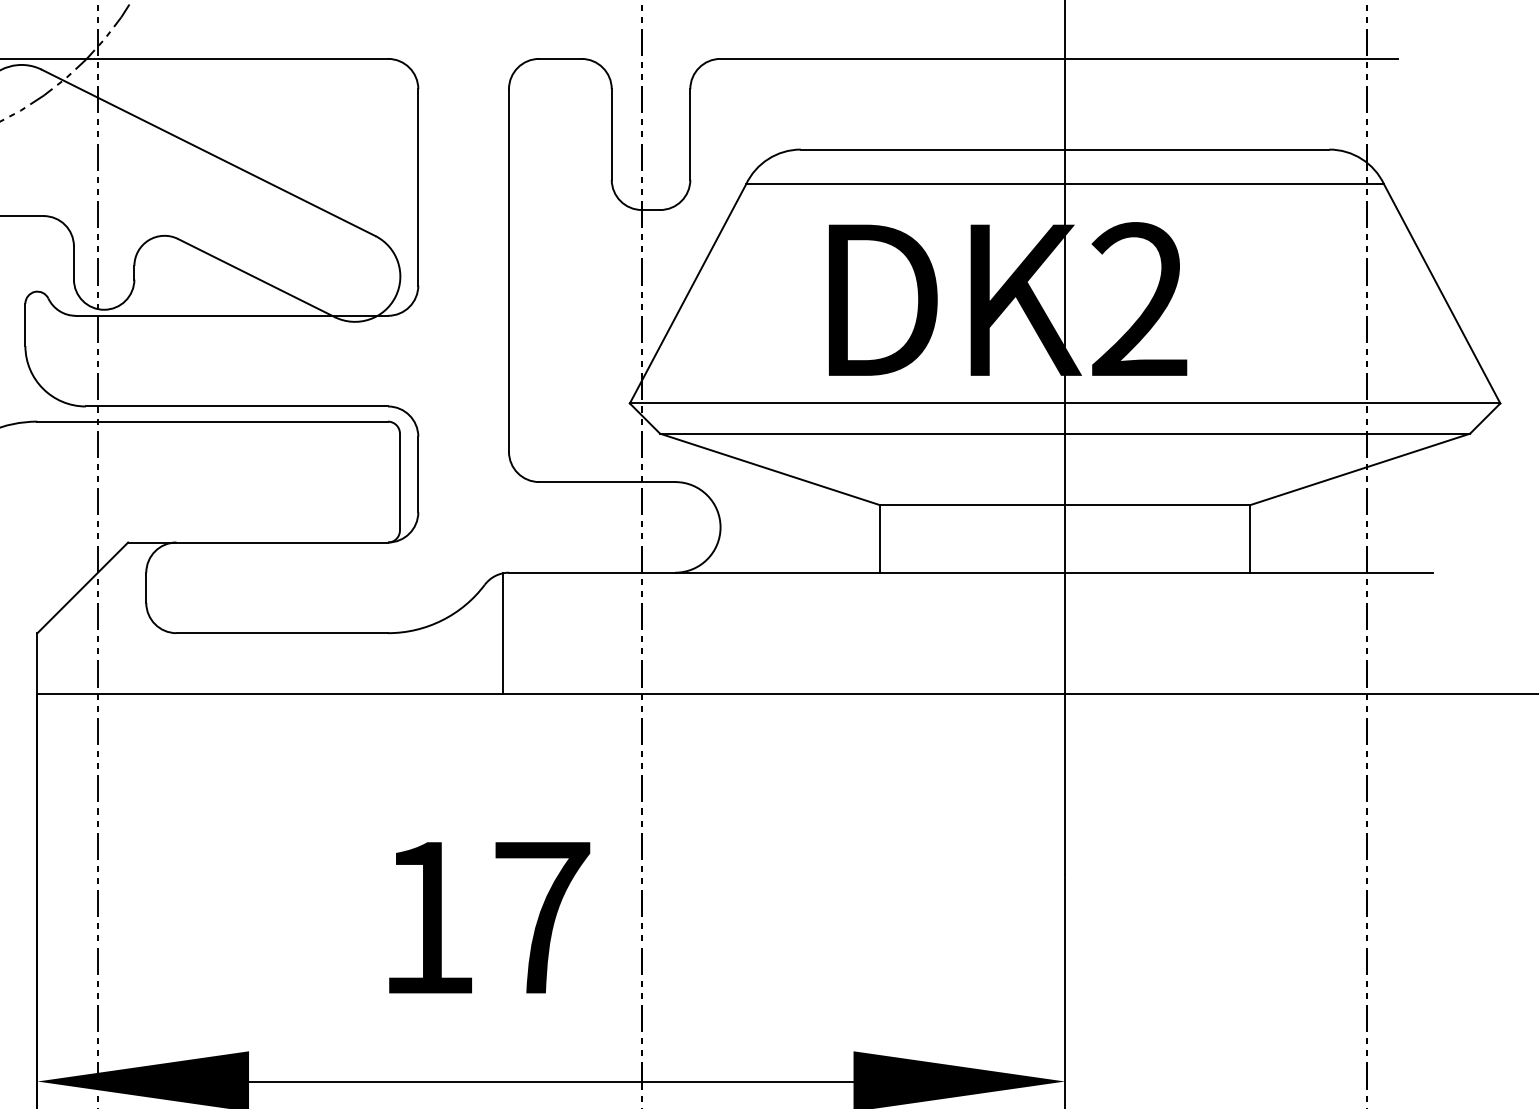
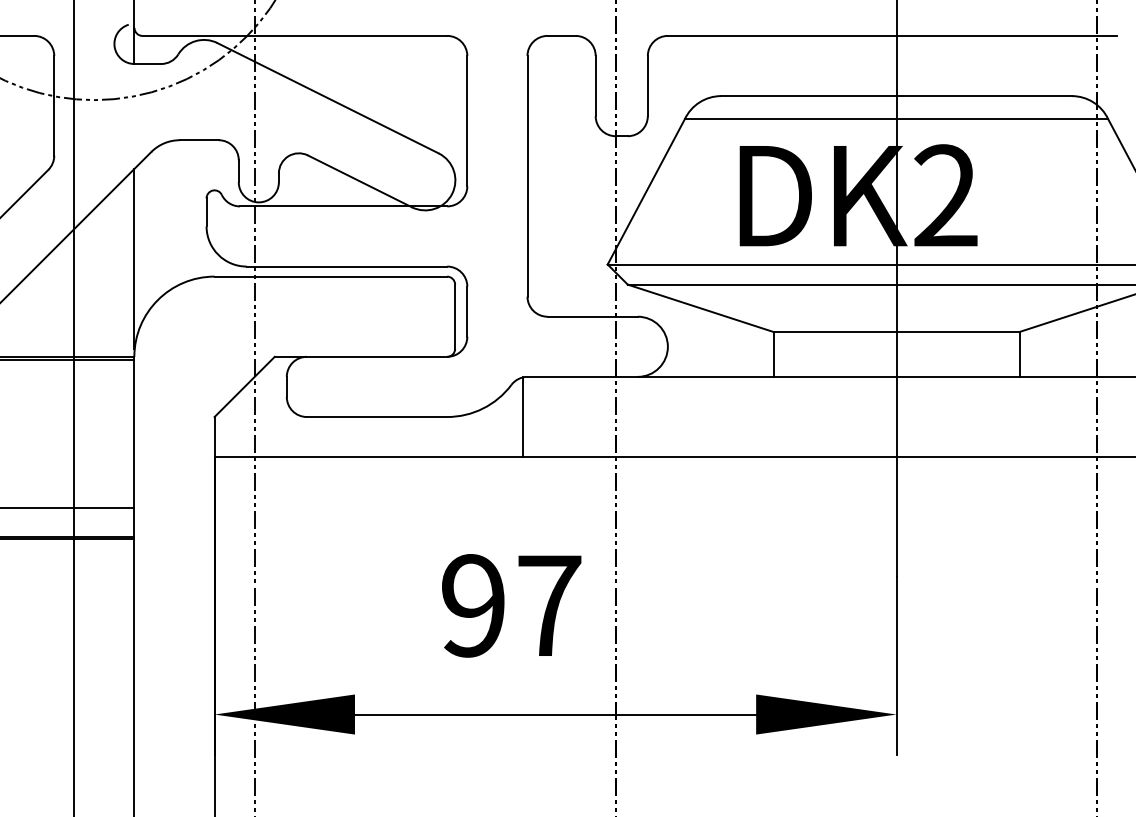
text: (427, 917) -> (473, 605), 17 -> 97

